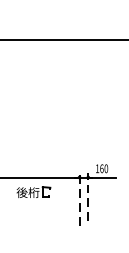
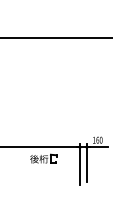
line: (87, 196) -> (86, 162), dashed -> solid
line: (80, 199) -> (80, 164), dashed -> solid

